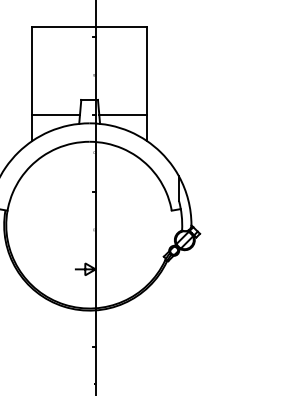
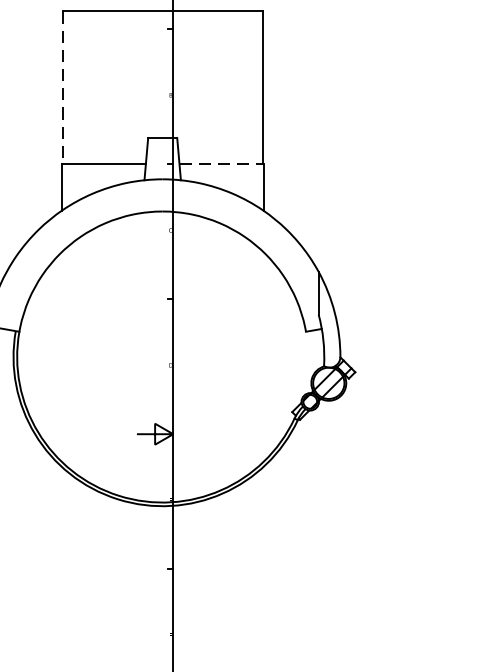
line: (32, 70) -> (62, 87), solid -> dashed
line: (123, 114) -> (221, 163), solid -> dashed

